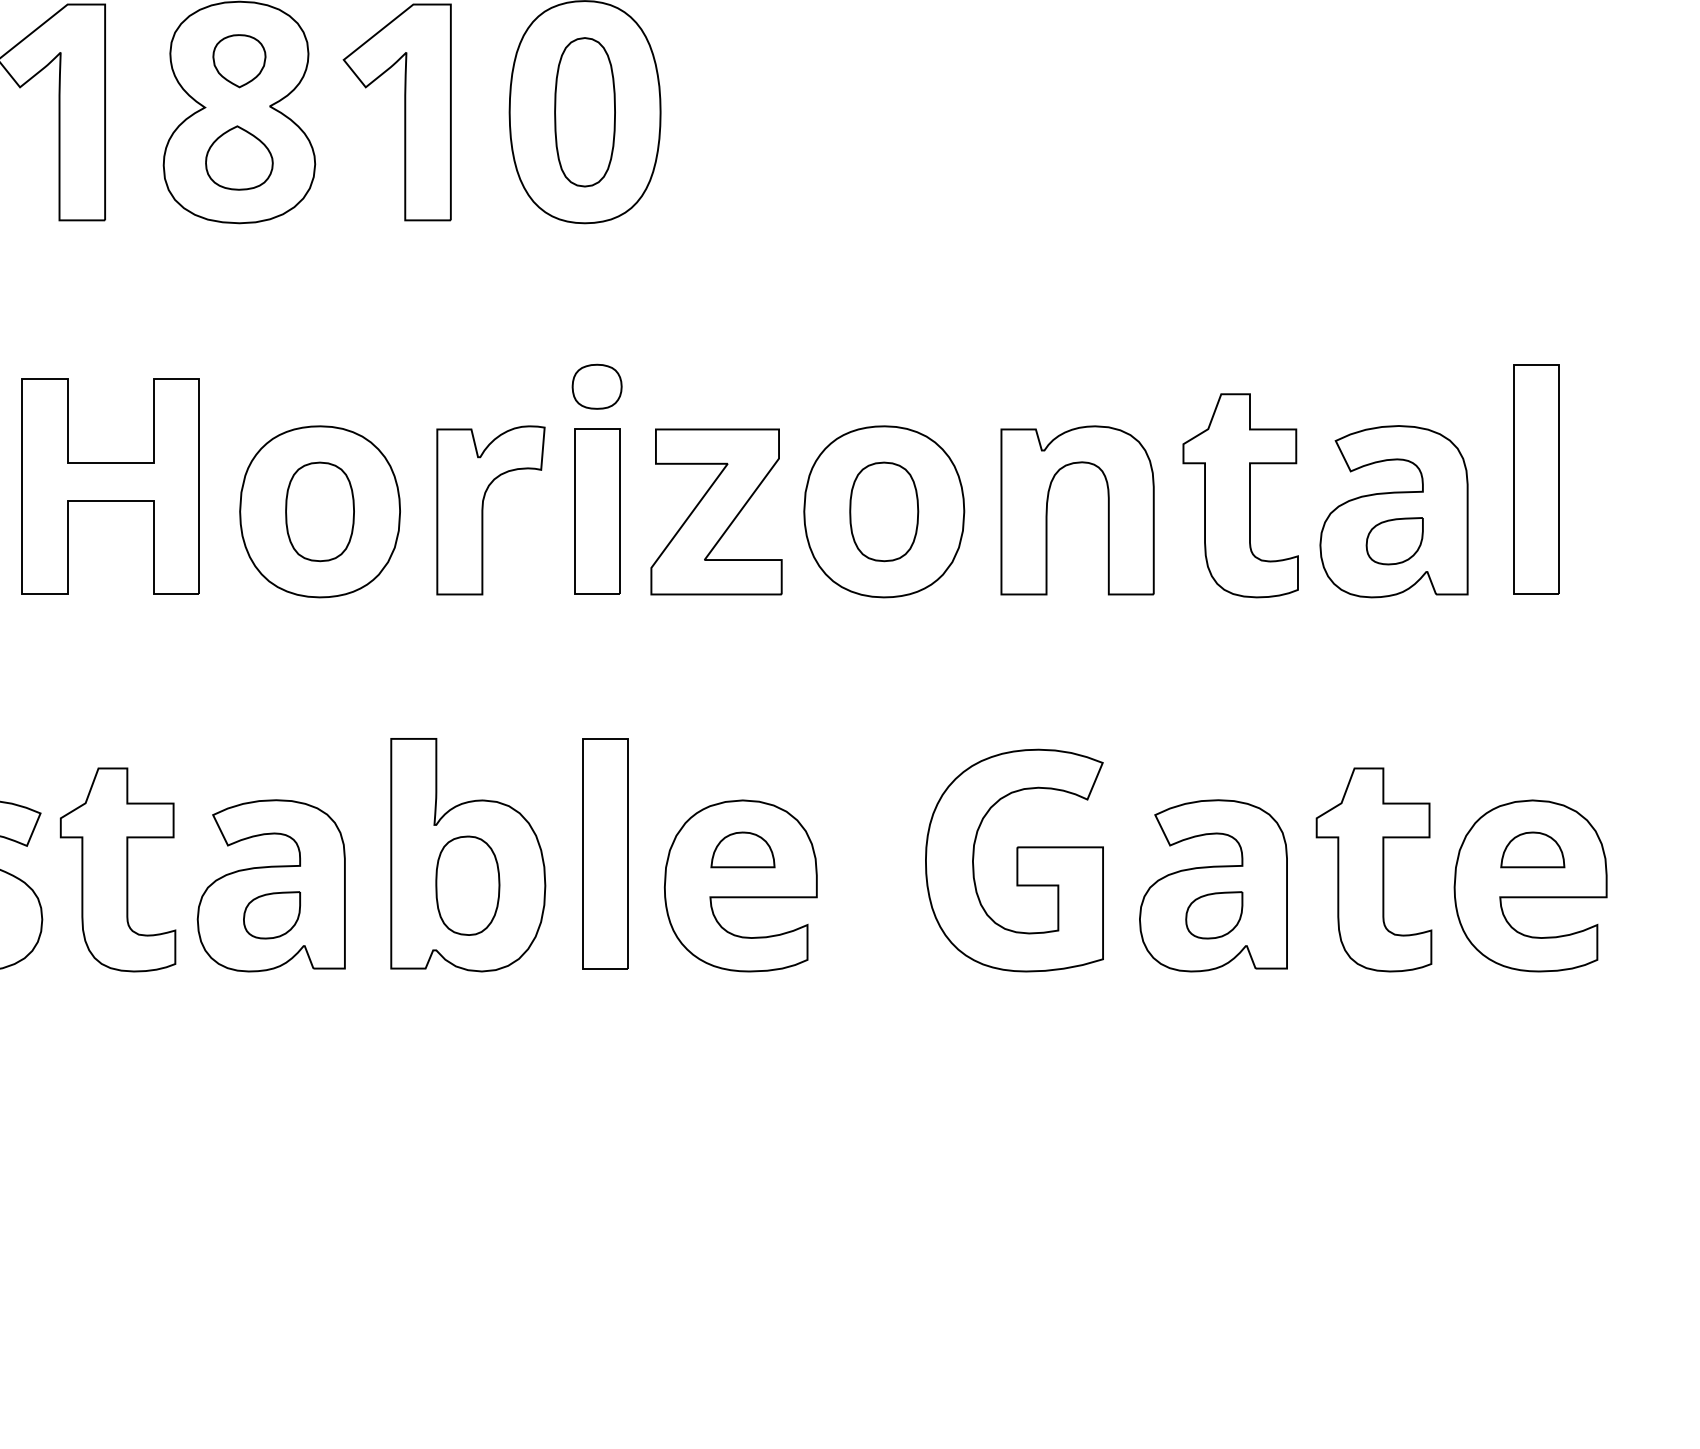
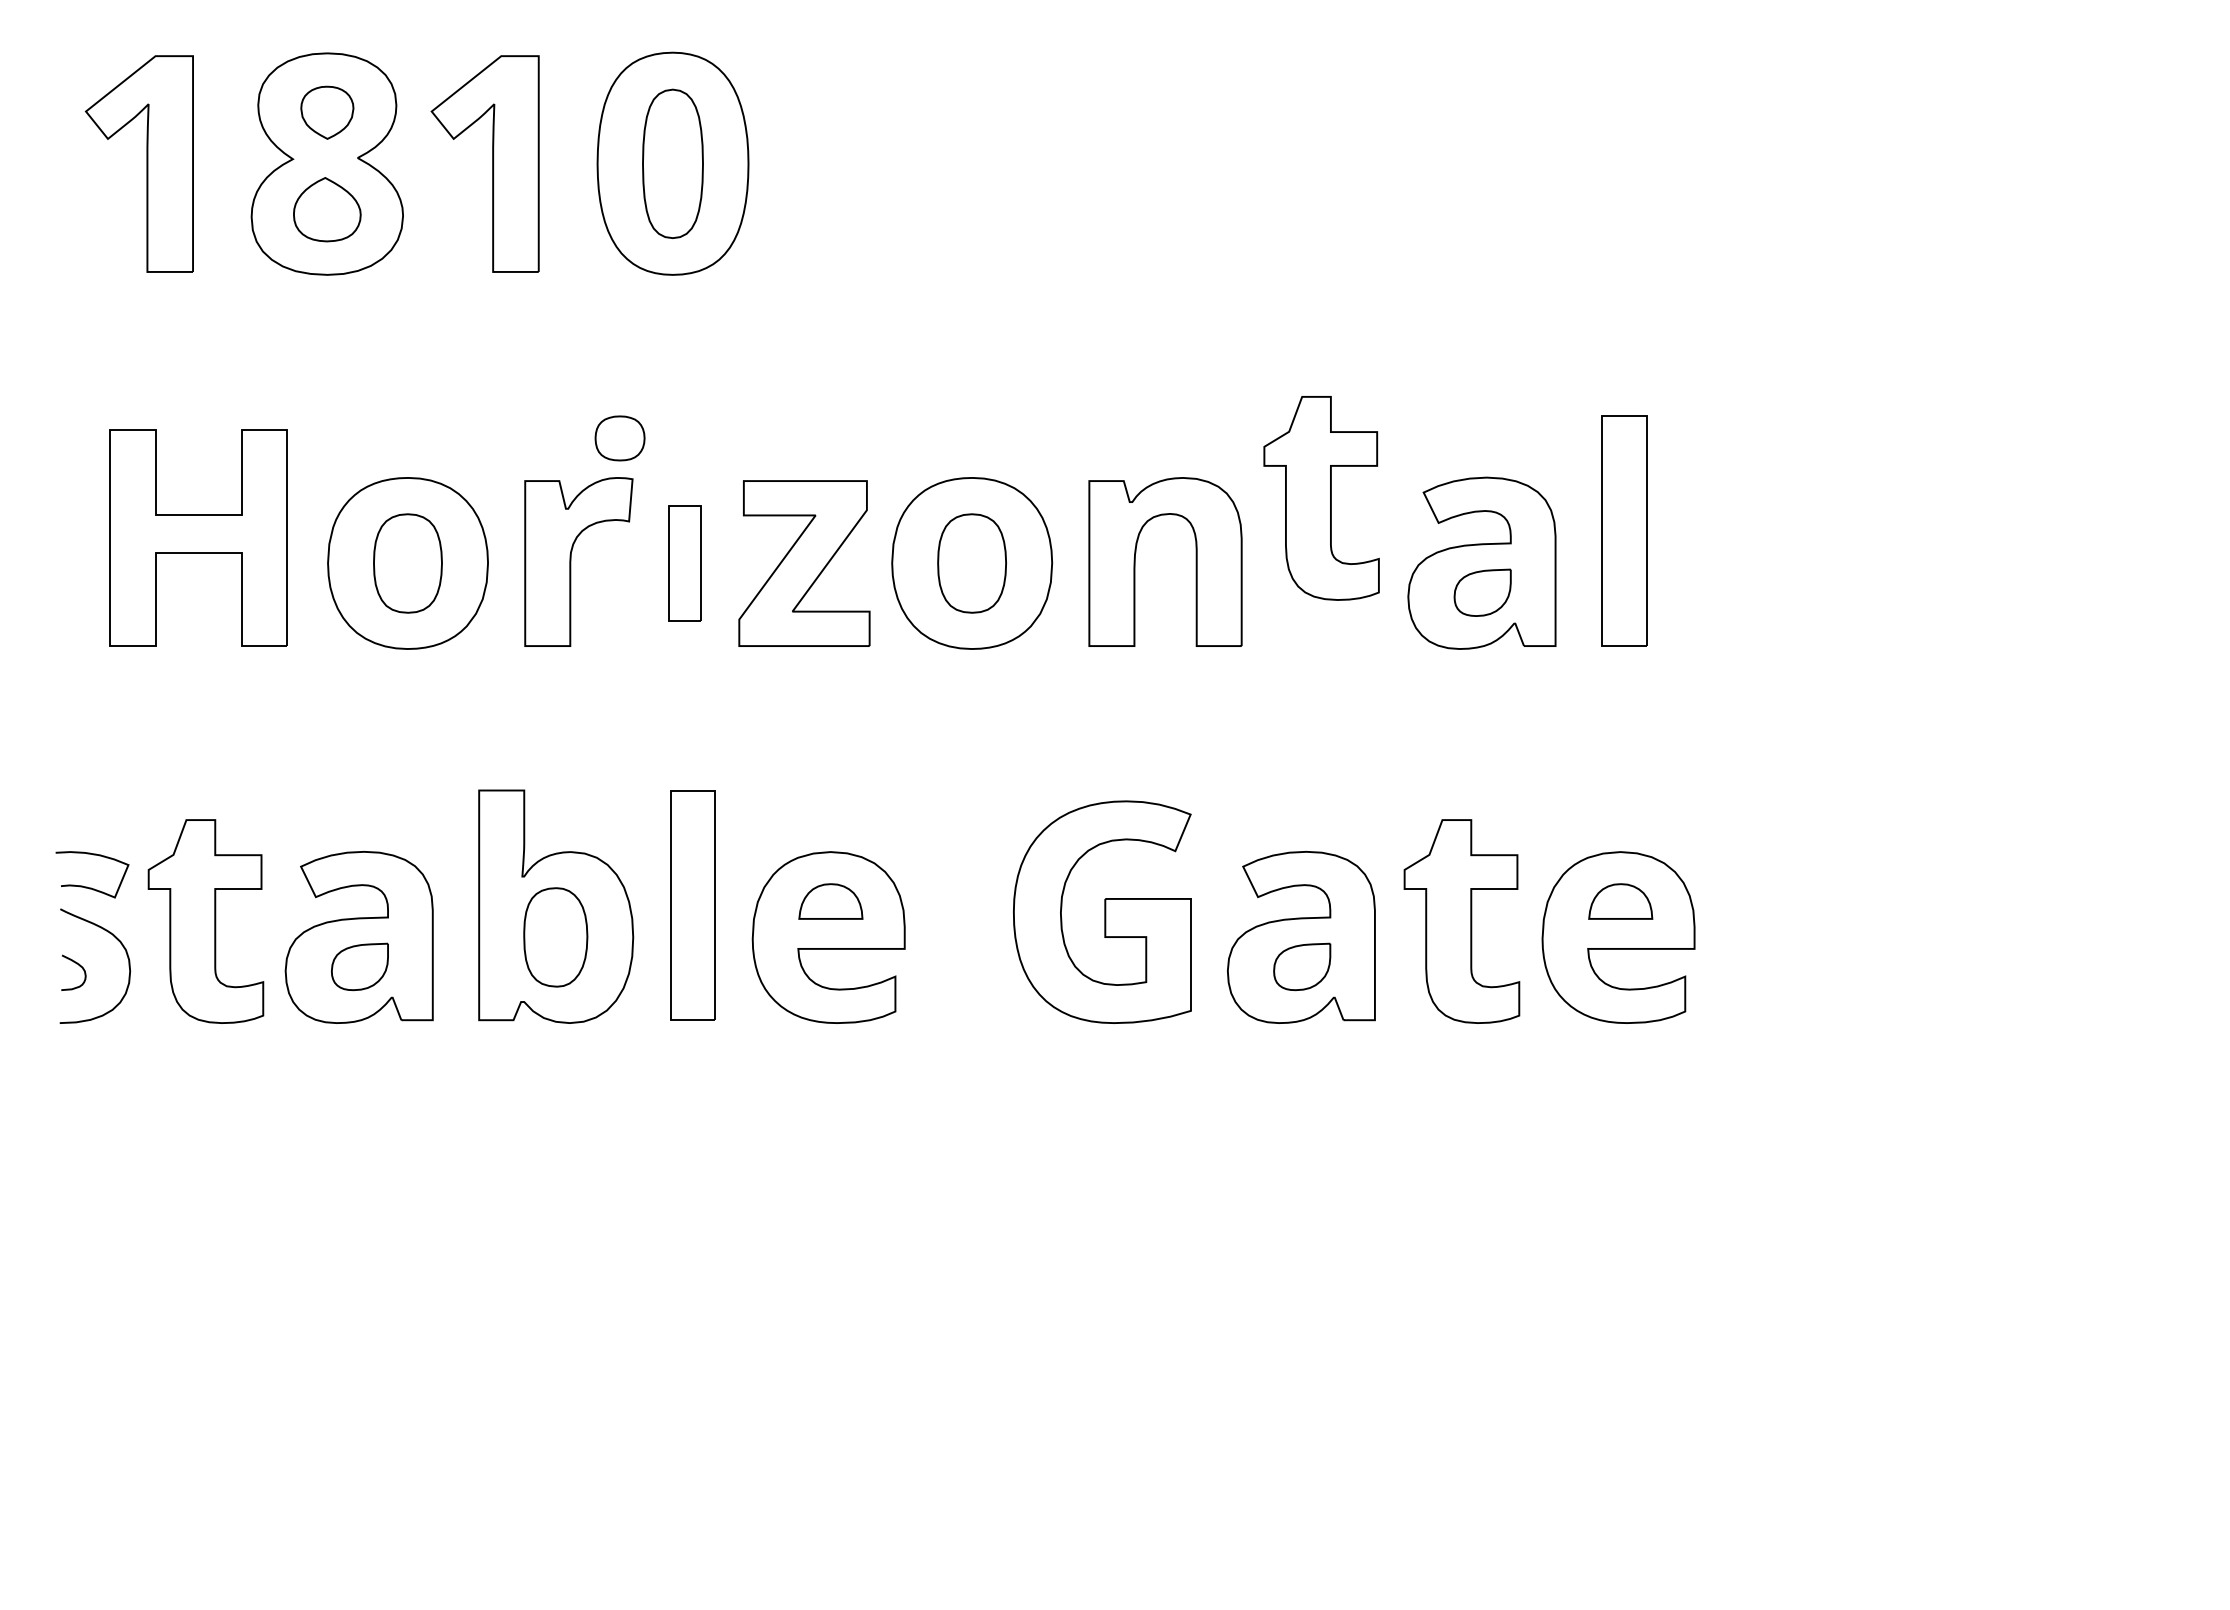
part: (596, 386) -> (619, 438), moved
part: (1240, 495) -> (1321, 498), moved
part: (596, 511) -> (684, 563), size x0.7

